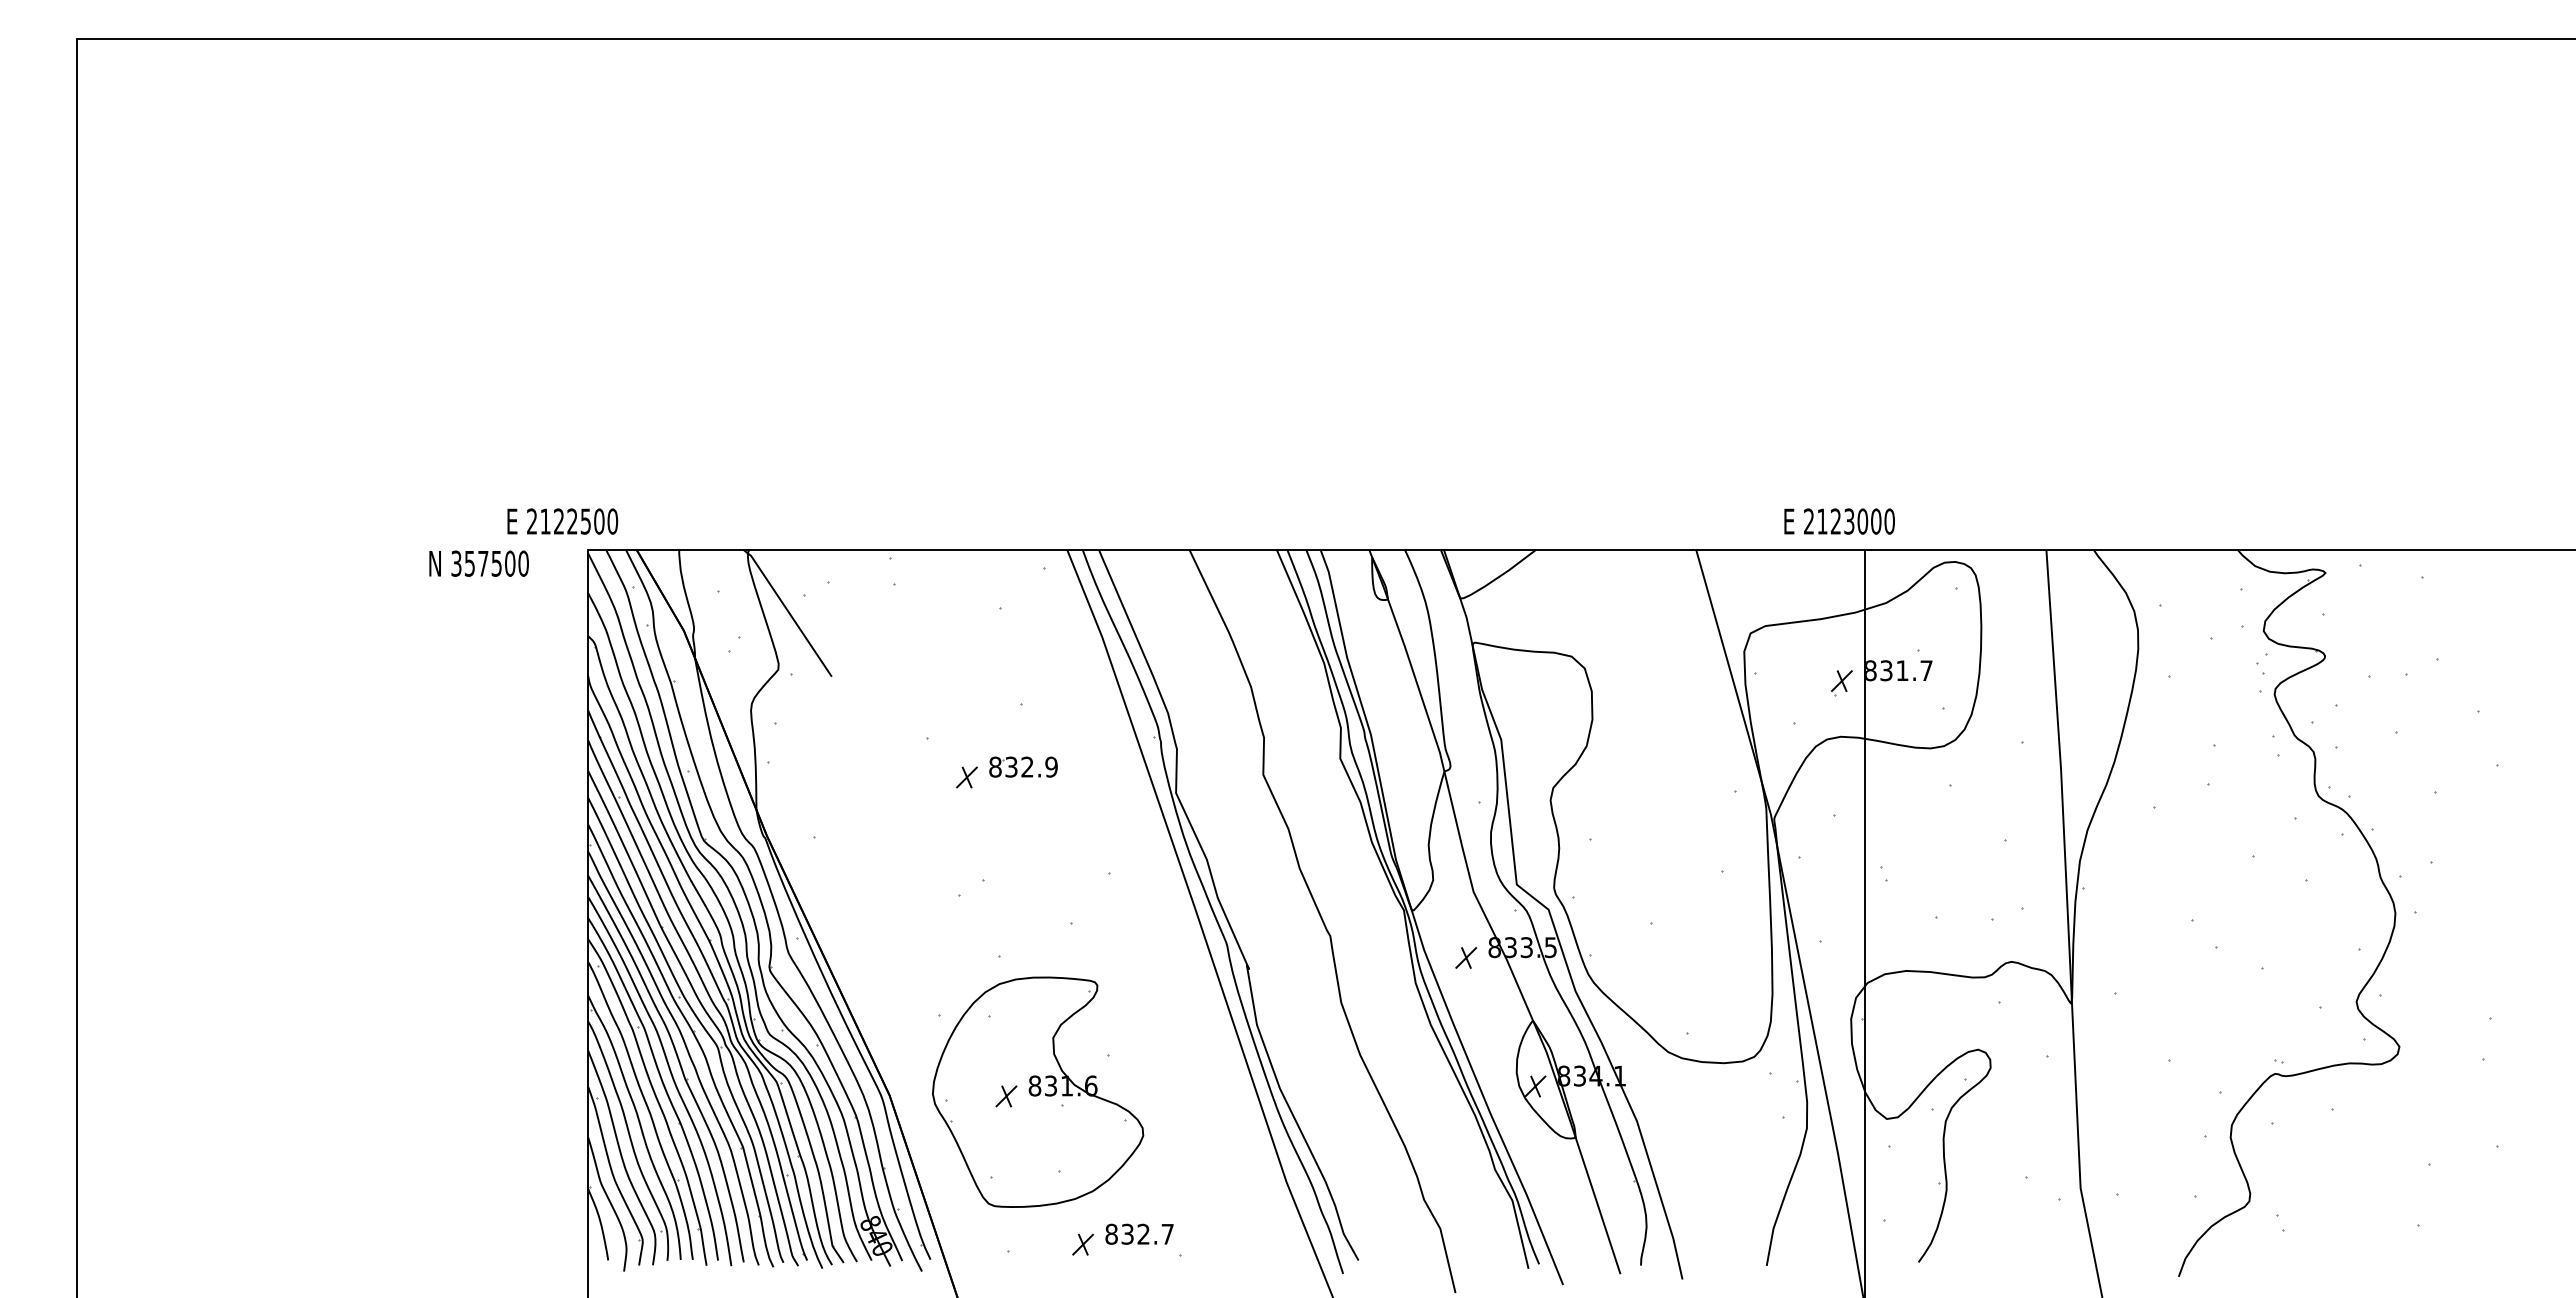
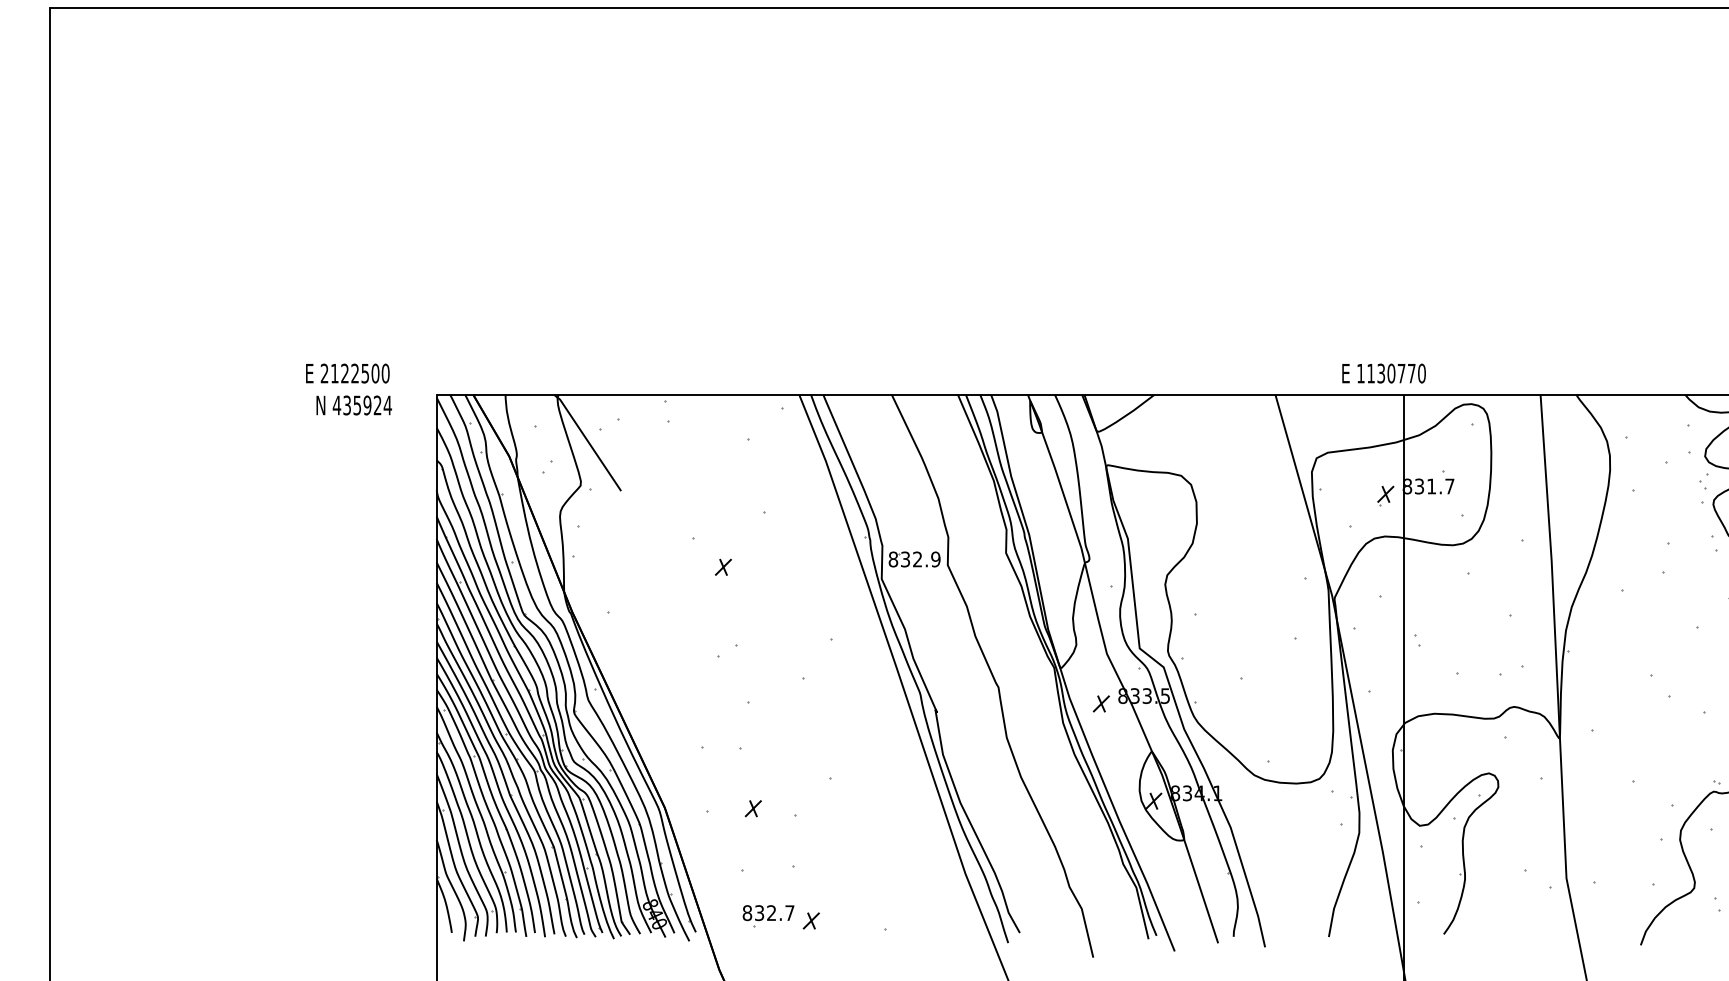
text: (562, 521) -> (347, 373), moved
text: (1842, 521) -> (1386, 373), 2123000 -> 1130770
text: (489, 563) -> (362, 405), 357500 -> 435924
part: (1023, 766) -> (914, 558), moved
part: (1038, 1091) -> (777, 805), removed
text: (1139, 1233) -> (768, 912), moved

